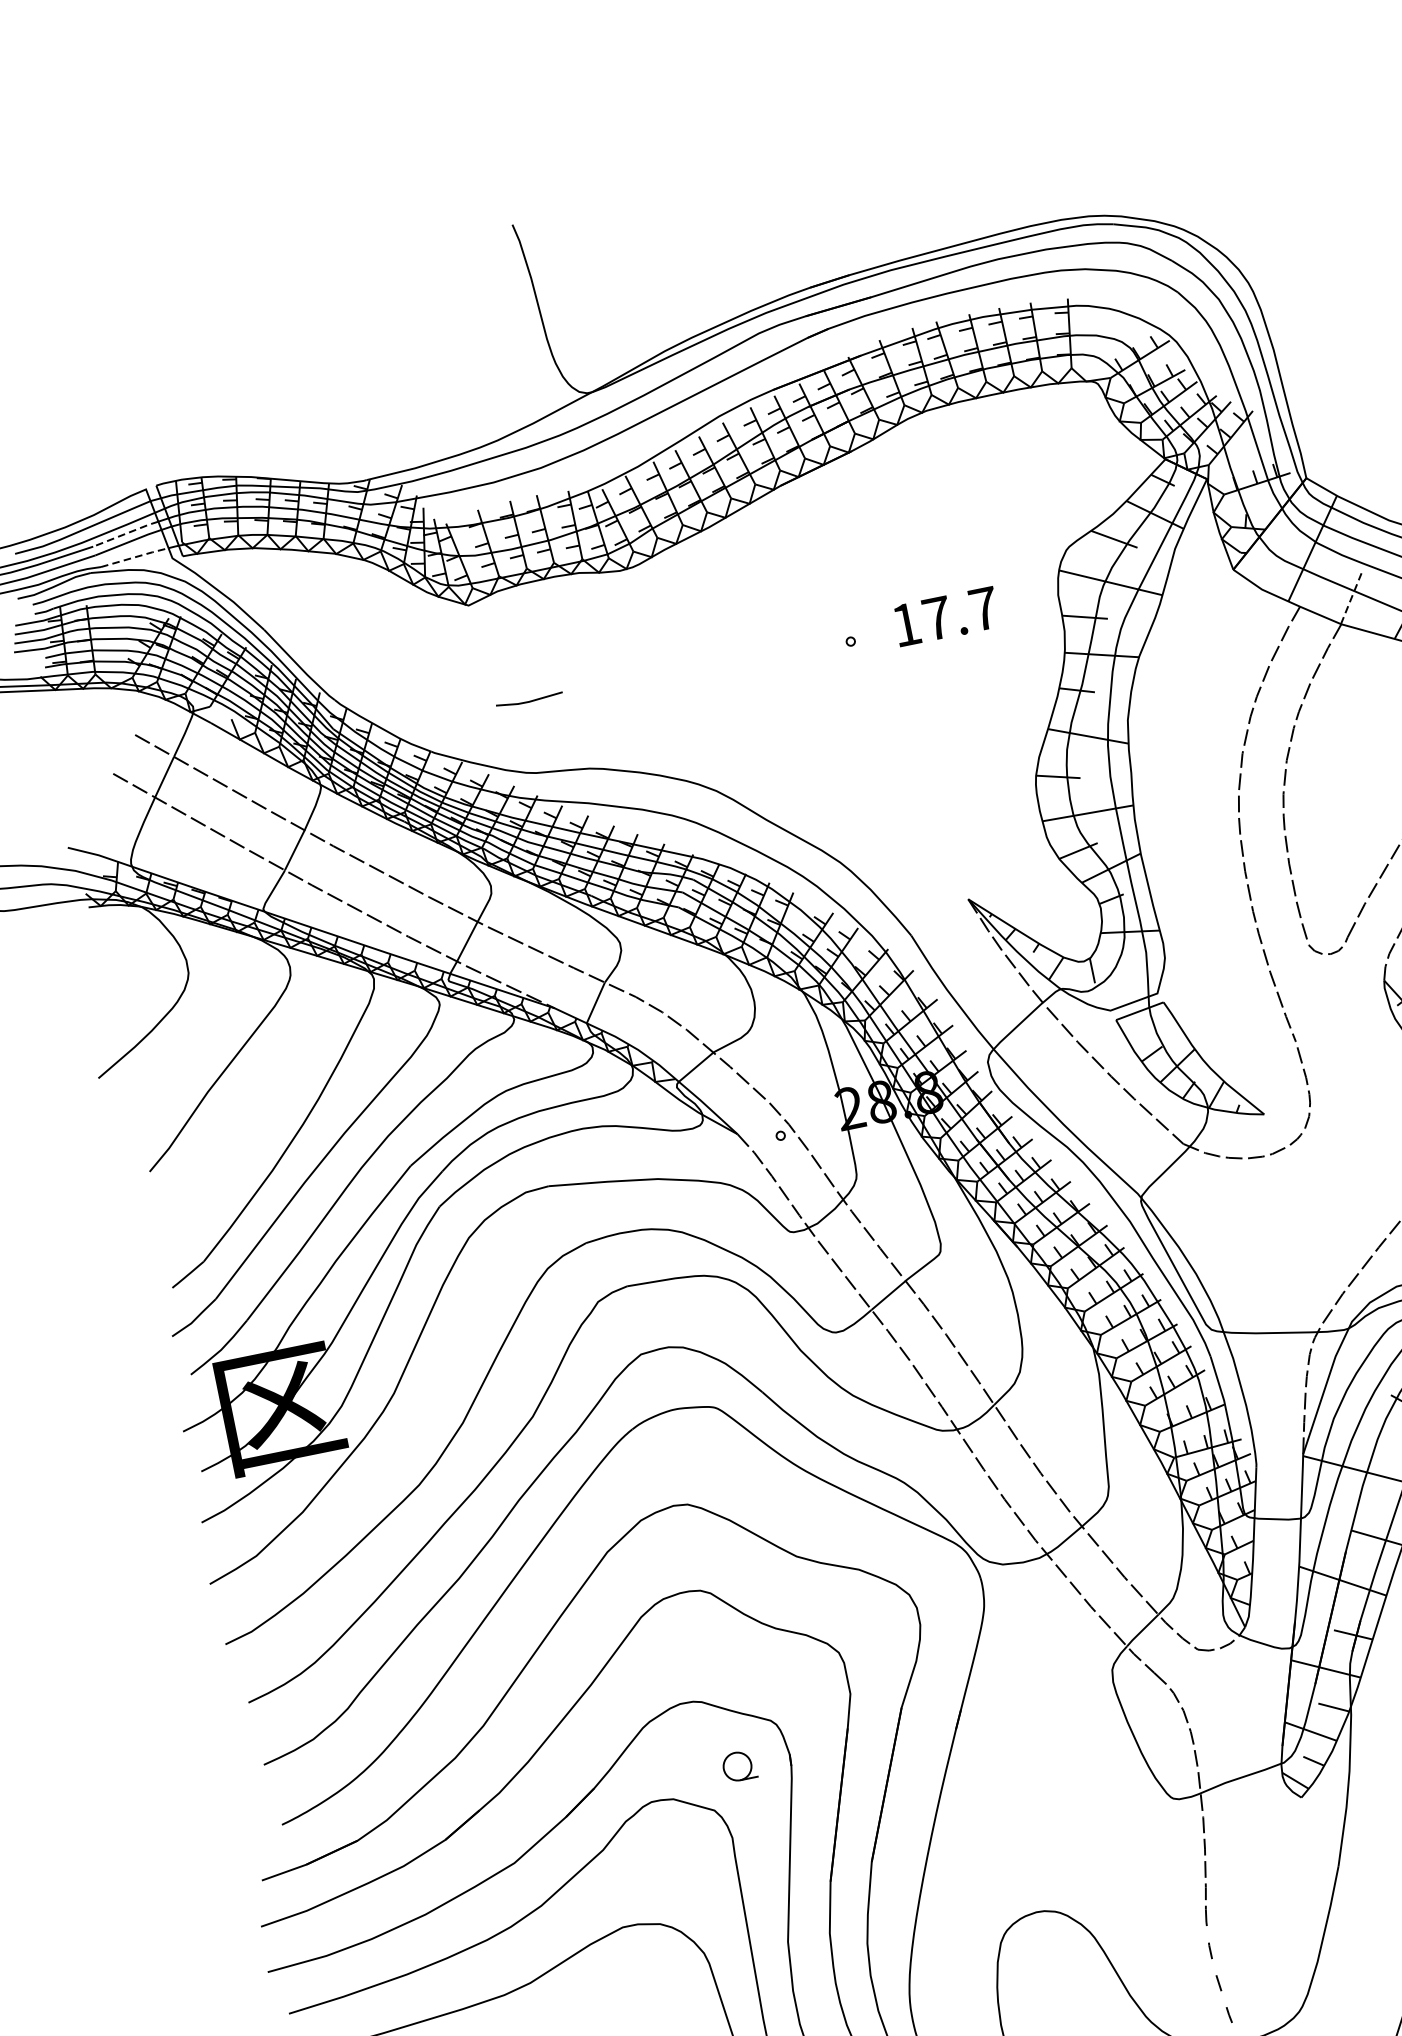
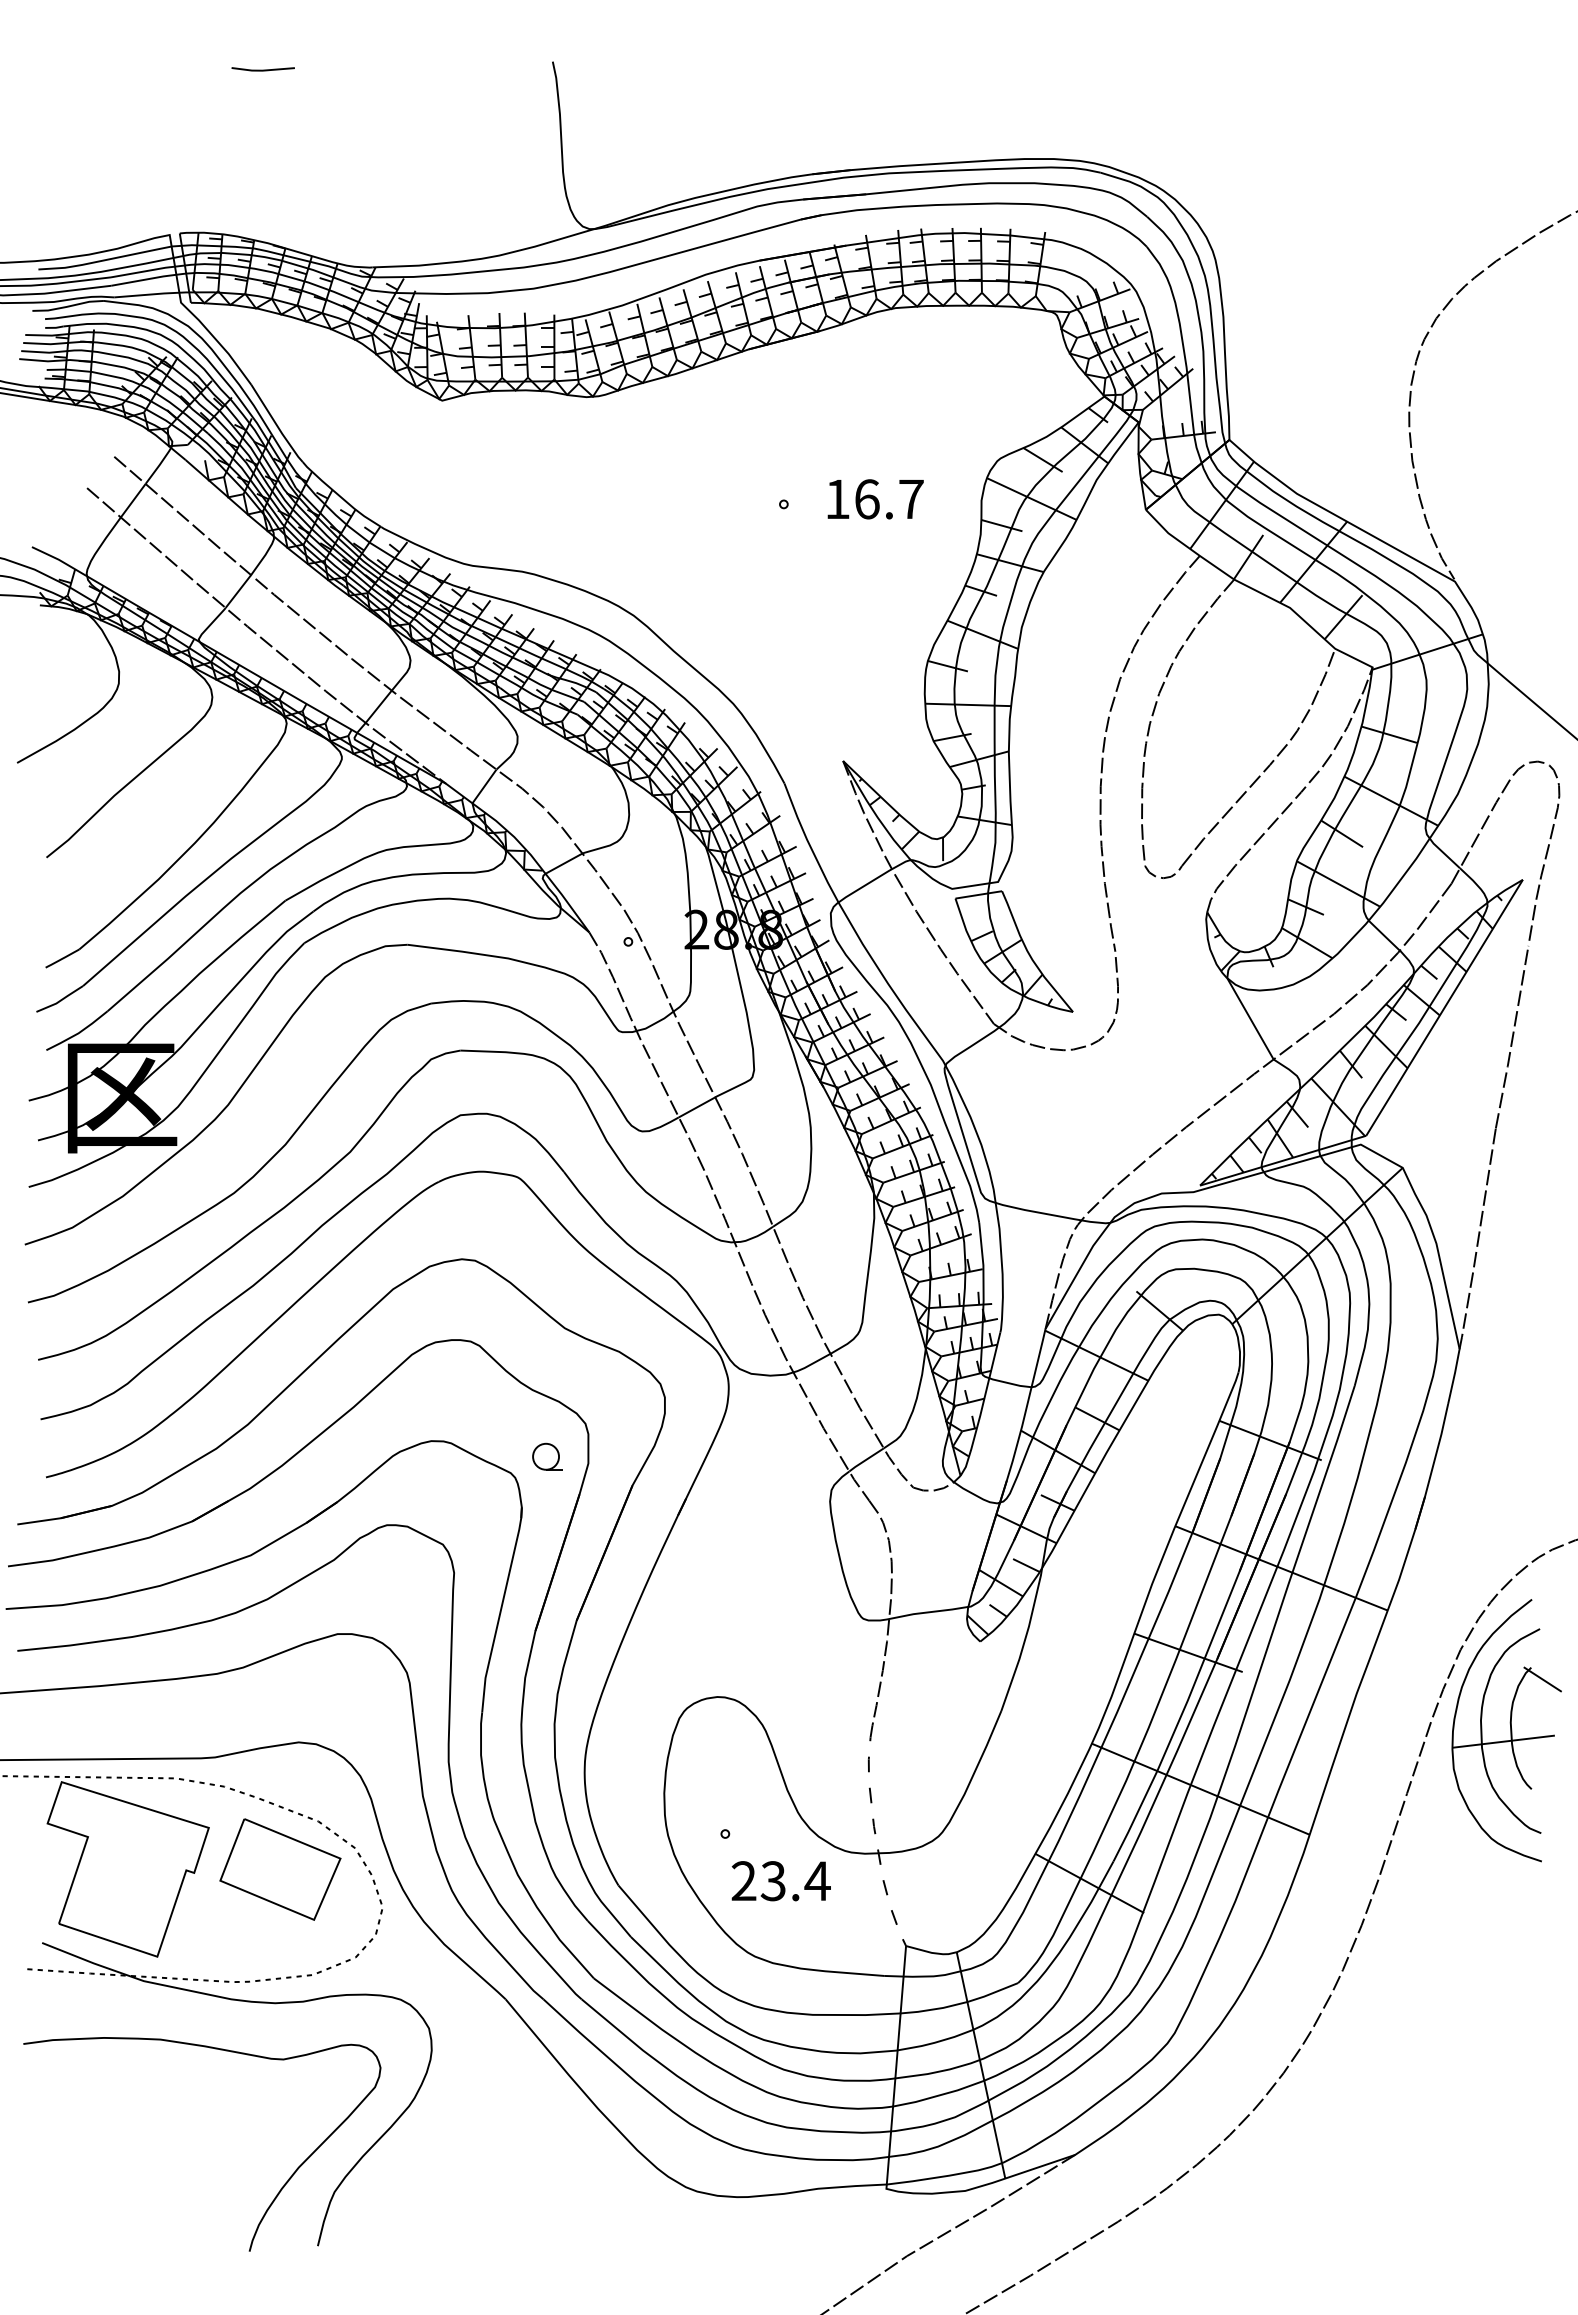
line: (126, 533) -> (143, 271), dashed -> solid
line: (136, 556) -> (148, 294), dashed -> solid
line: (1351, 597) -> (1248, 557), dashed -> solid
text: (937, 618) -> (867, 499), 17.7 -> 16.7
line: (528, 700) -> (262, 69), moved
part: (739, 1765) -> (547, 1456), moved

